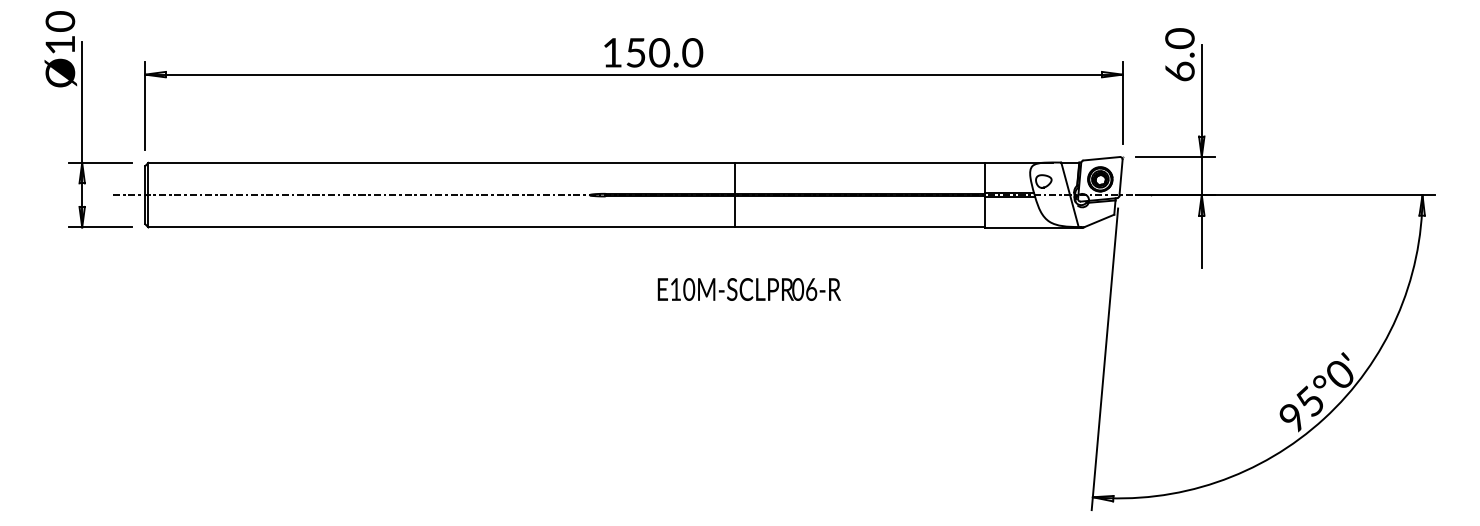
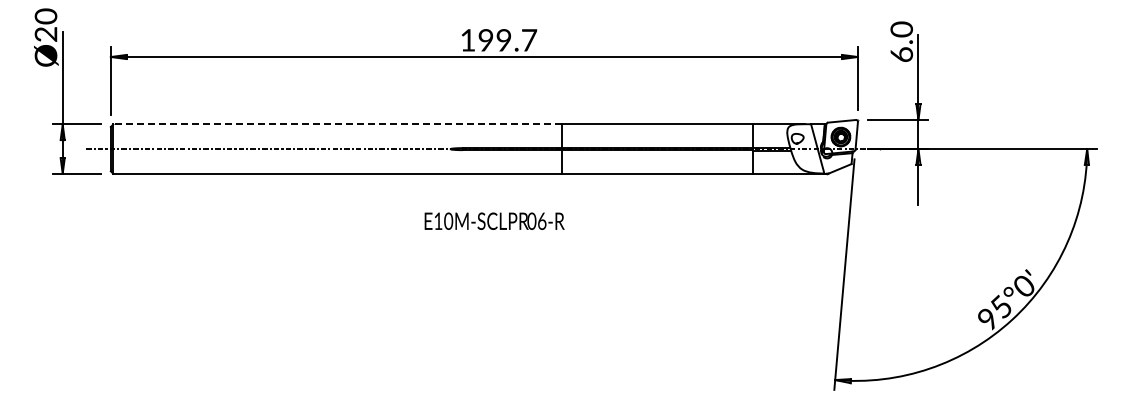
text: (59, 45) -> (45, 34), Ø10 -> Ø20
text: (664, 53) -> (507, 40), 150.0 -> 199.7
line: (441, 162) -> (337, 124), solid -> dashed
text: (749, 288) -> (494, 220), moved

